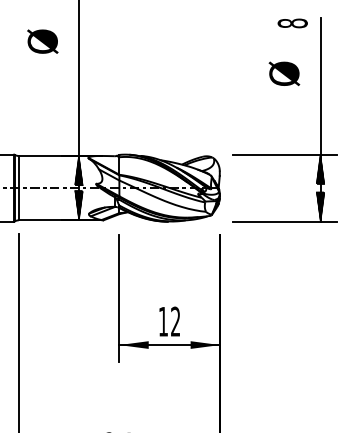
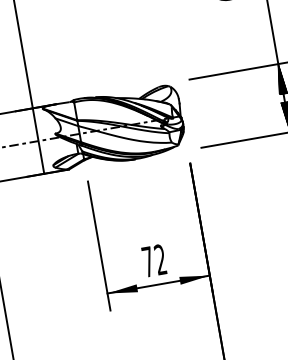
hatch: (78, 170) -> (34, 123), removed
hatch: (78, 205) -> (41, 158), removed
text: (163, 321) -> (148, 261), 12 -> 72

